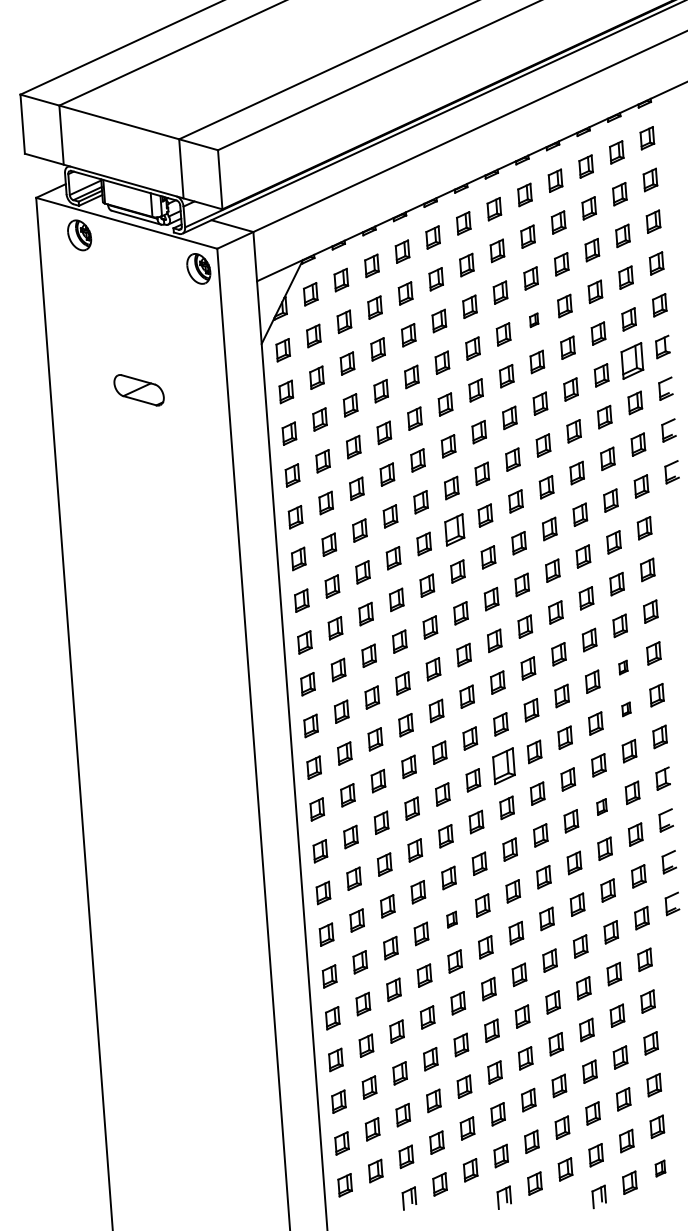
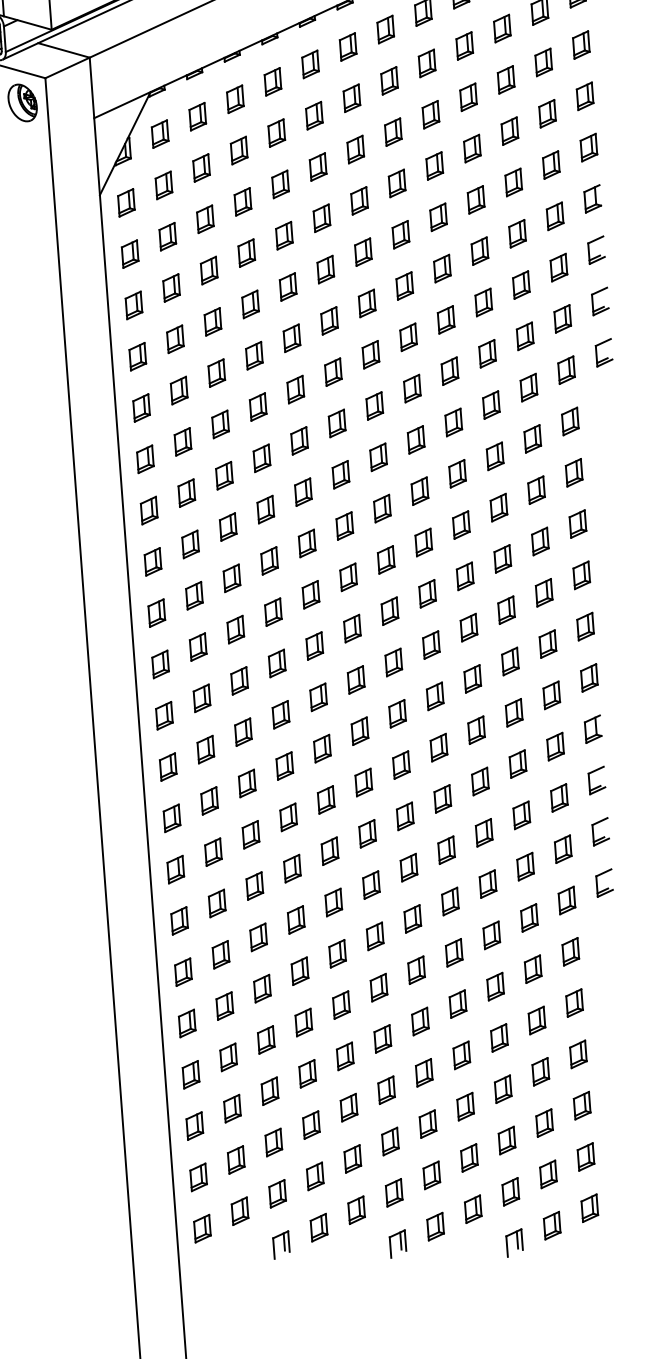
part: (533, 320) -> (433, 166), size x1.67
part: (631, 361) -> (554, 216), size x0.62
part: (454, 529) -> (336, 423), size x0.71
part: (623, 667) -> (544, 592), size x1.67
part: (626, 709) -> (548, 644), size x1.67
part: (503, 765) -> (396, 713), size x0.62
part: (601, 806) -> (517, 763), size x1.43
part: (451, 919) -> (333, 902), size x1.43
part: (660, 1168) -> (589, 1208), size x1.43

